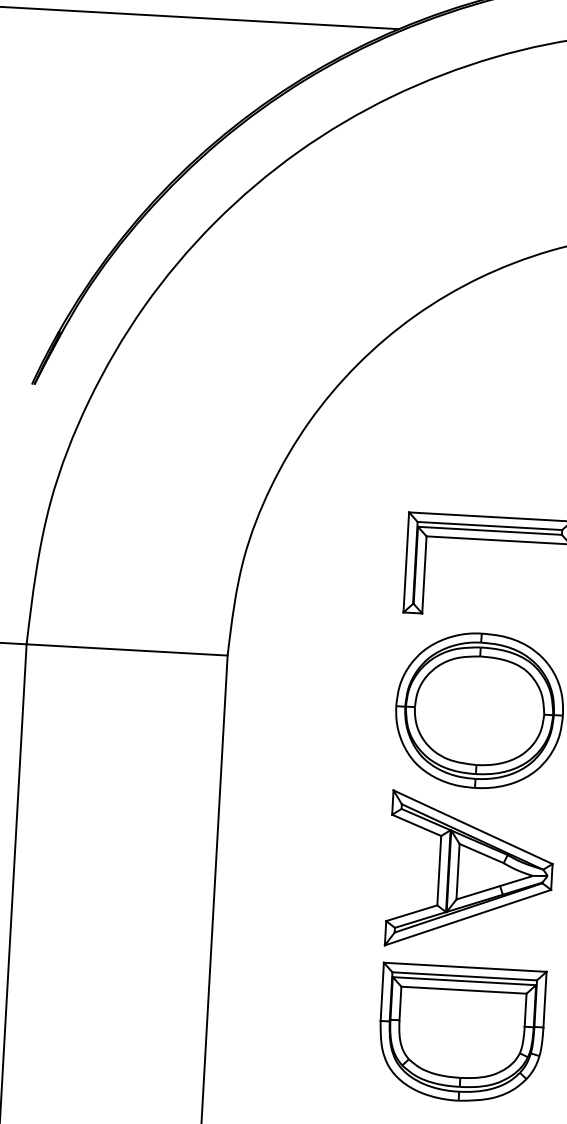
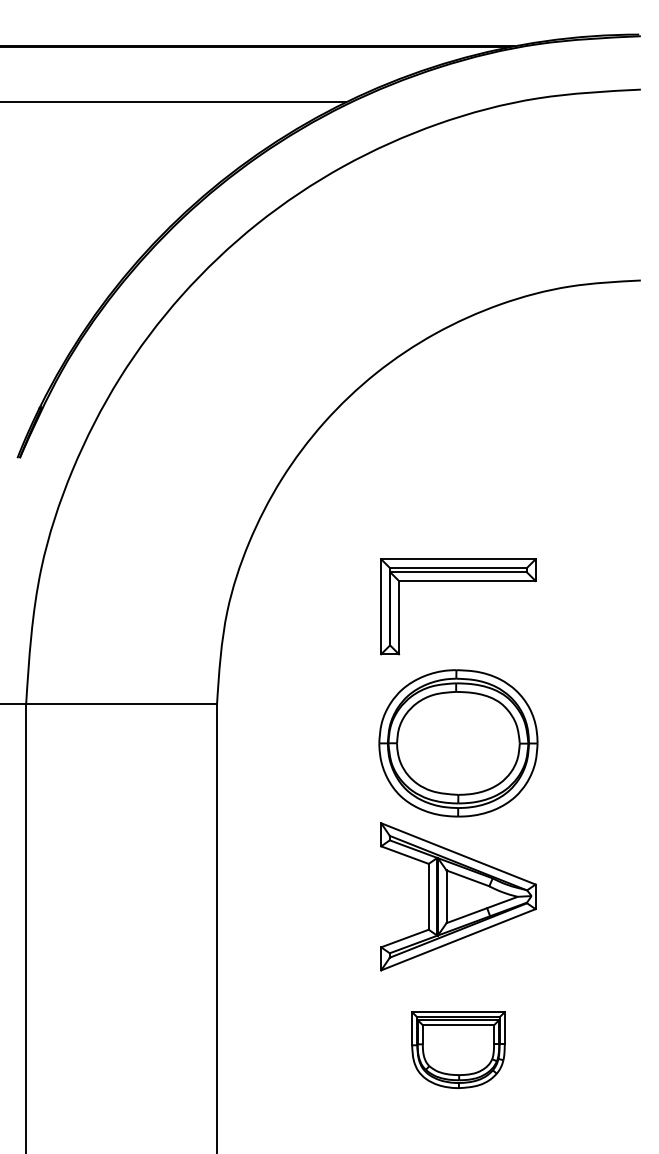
part: (461, 1033) -> (458, 1049), size x0.6

